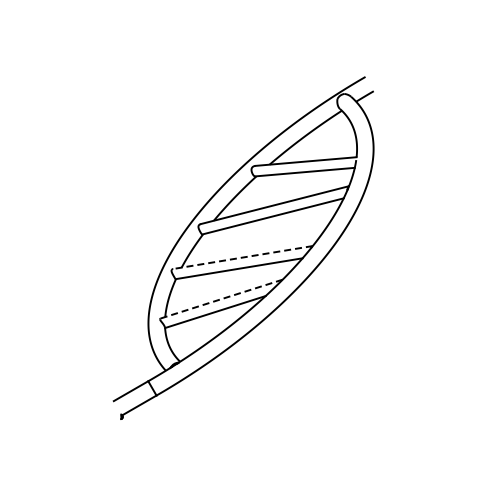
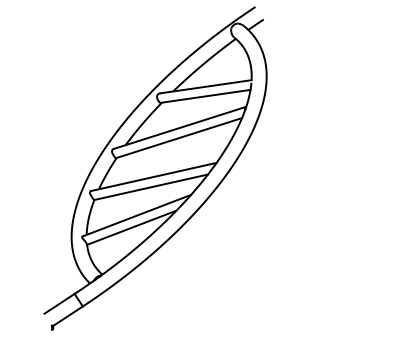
line: (243, 257) -> (154, 176), dashed -> solid
line: (221, 299) -> (136, 216), dashed -> solid

